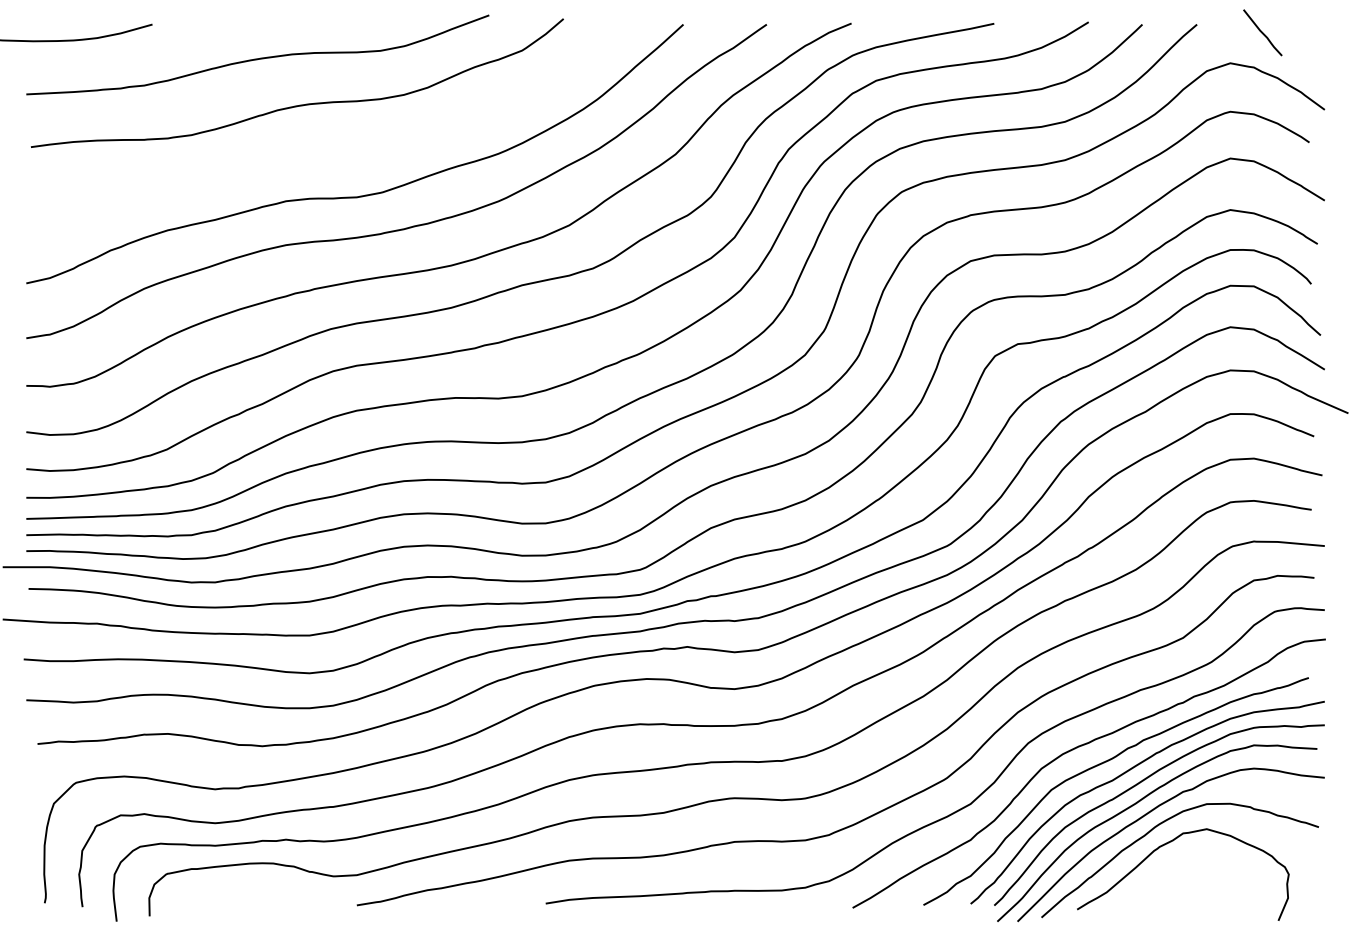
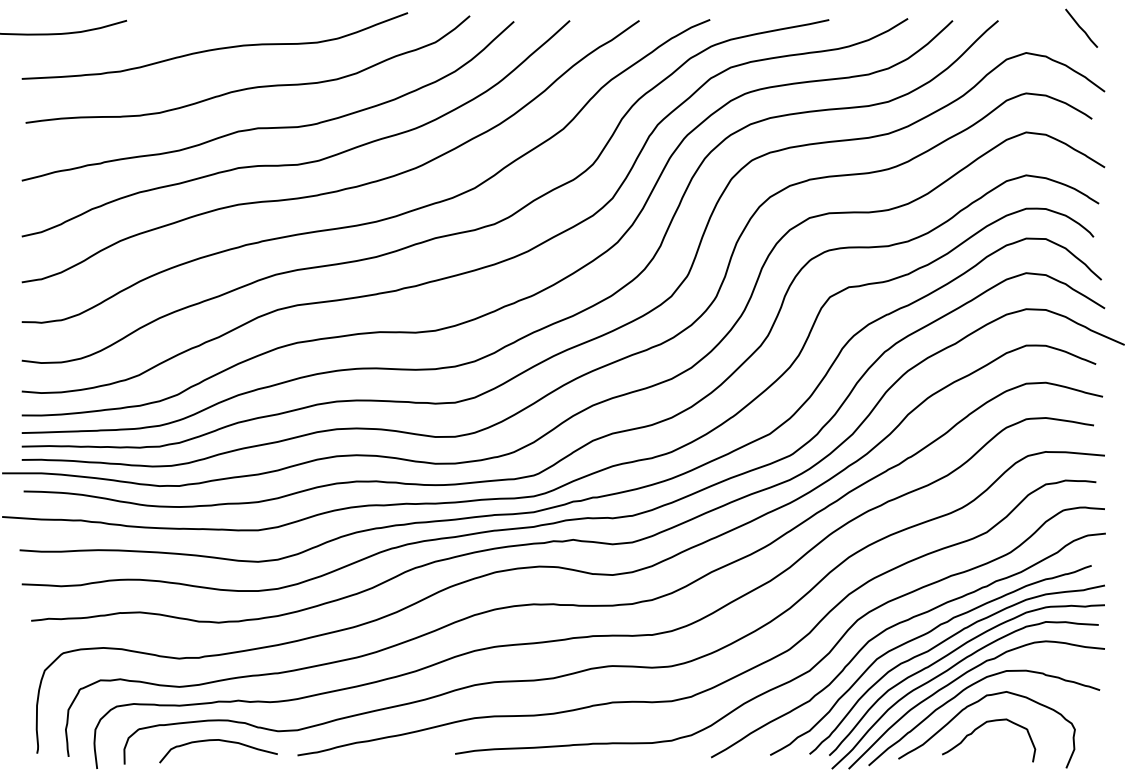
line: (1262, 32) -> (1081, 28), moved
curve: (321, 152) -> (268, 127), added
curve: (1174, 872) -> (979, 728), added
curve: (265, 888) -> (221, 741), added

